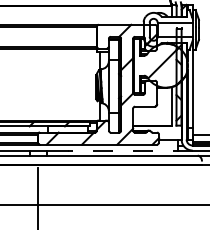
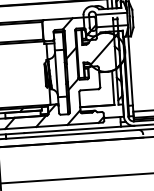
line: (129, 150) -> (78, 129), dashed -> solid

